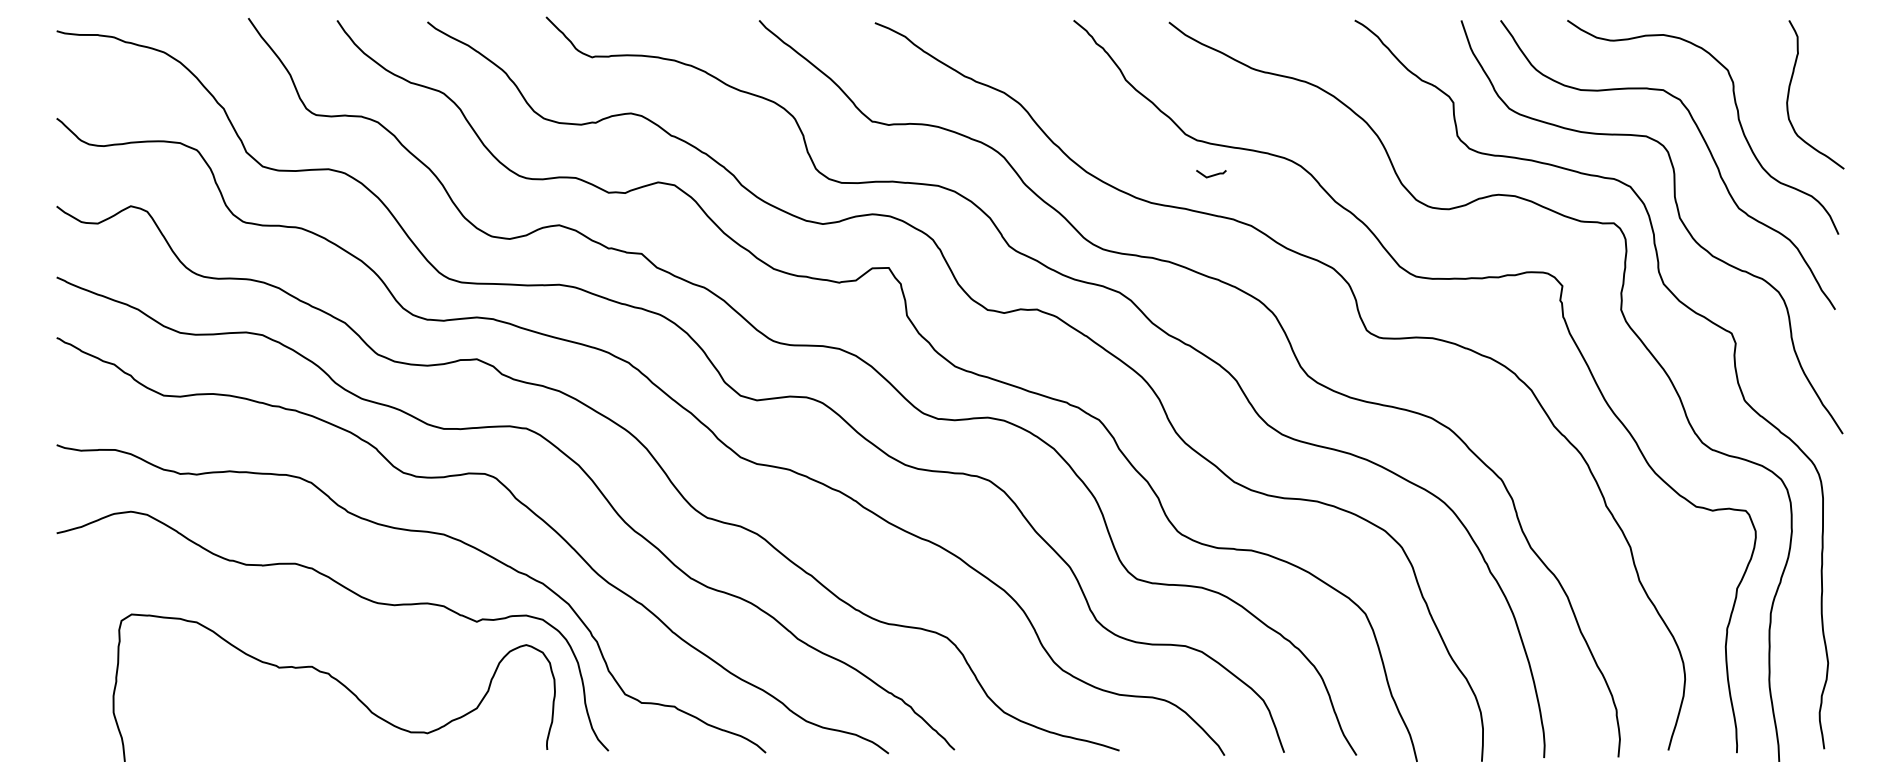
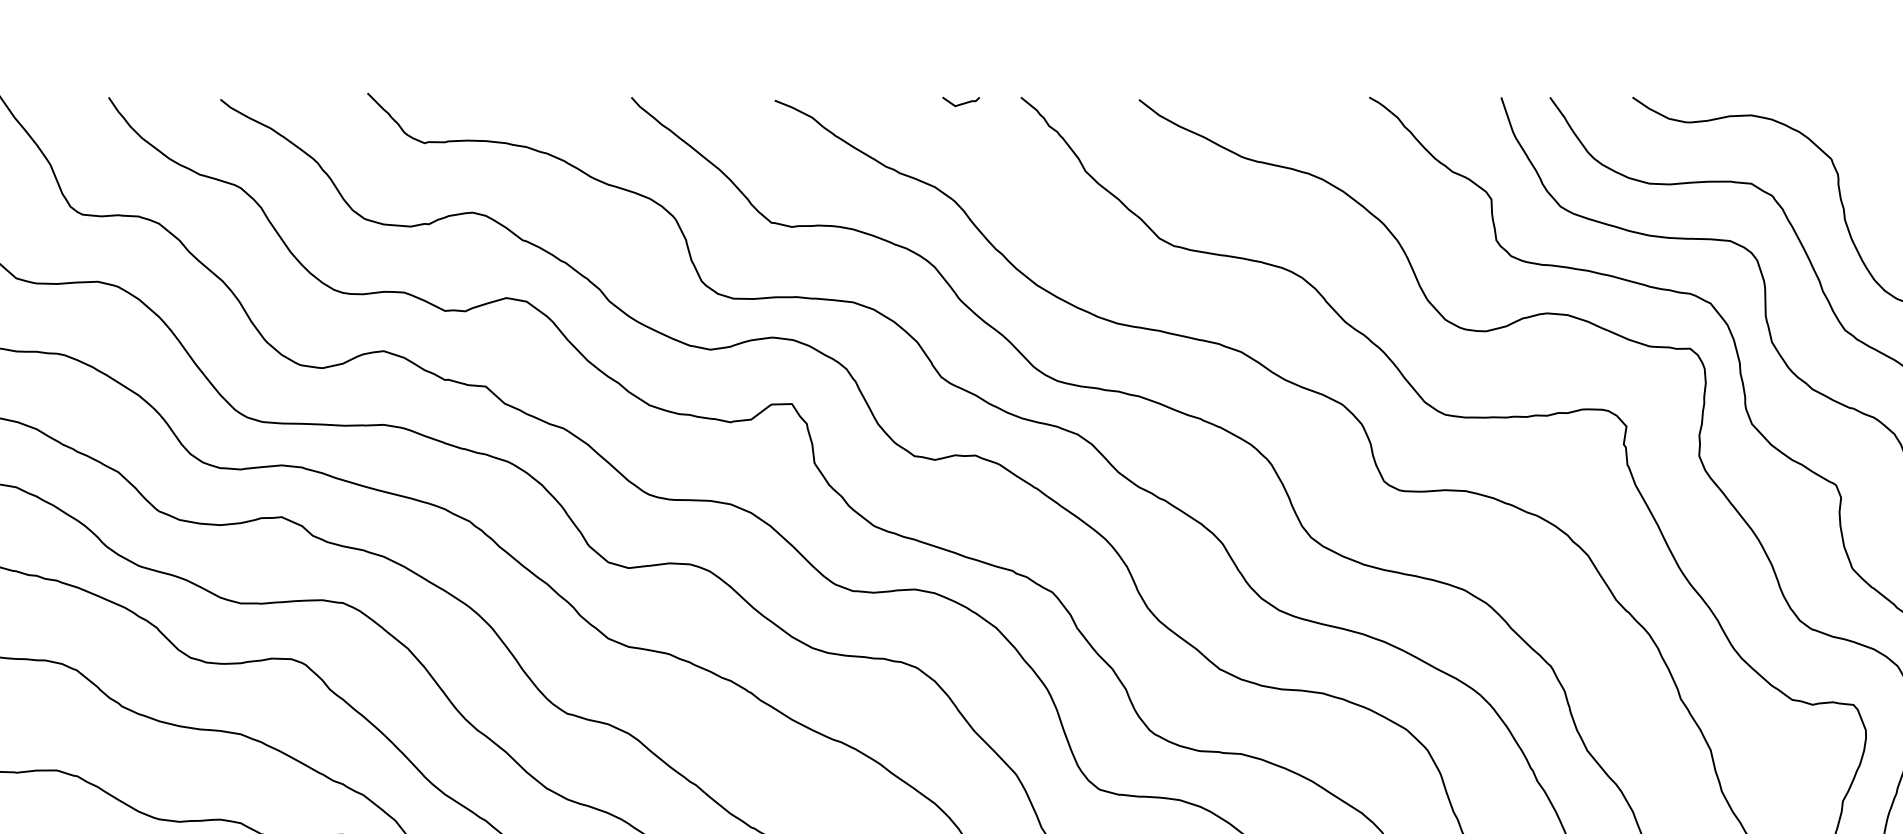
line: (1212, 174) -> (962, 102), moved

